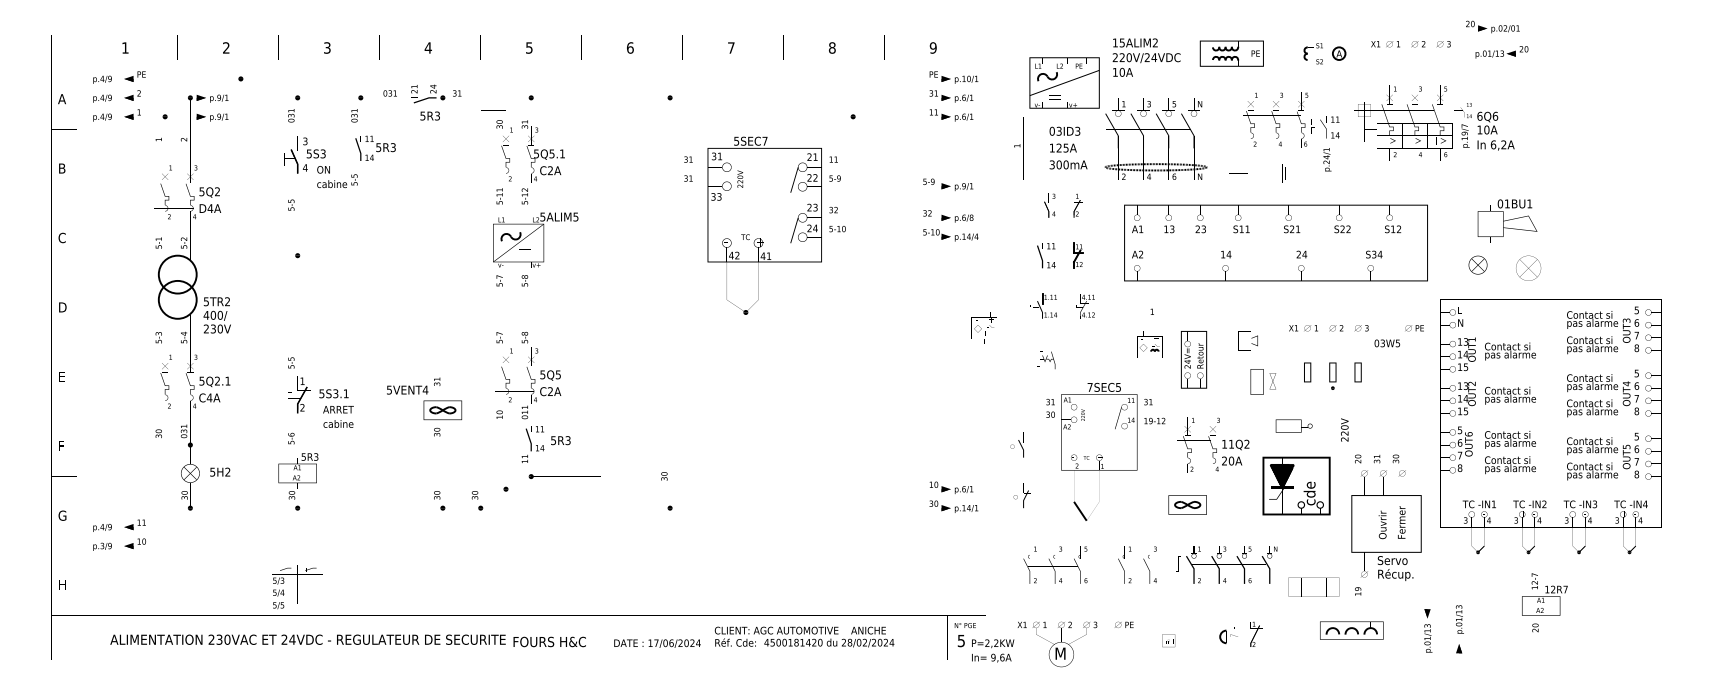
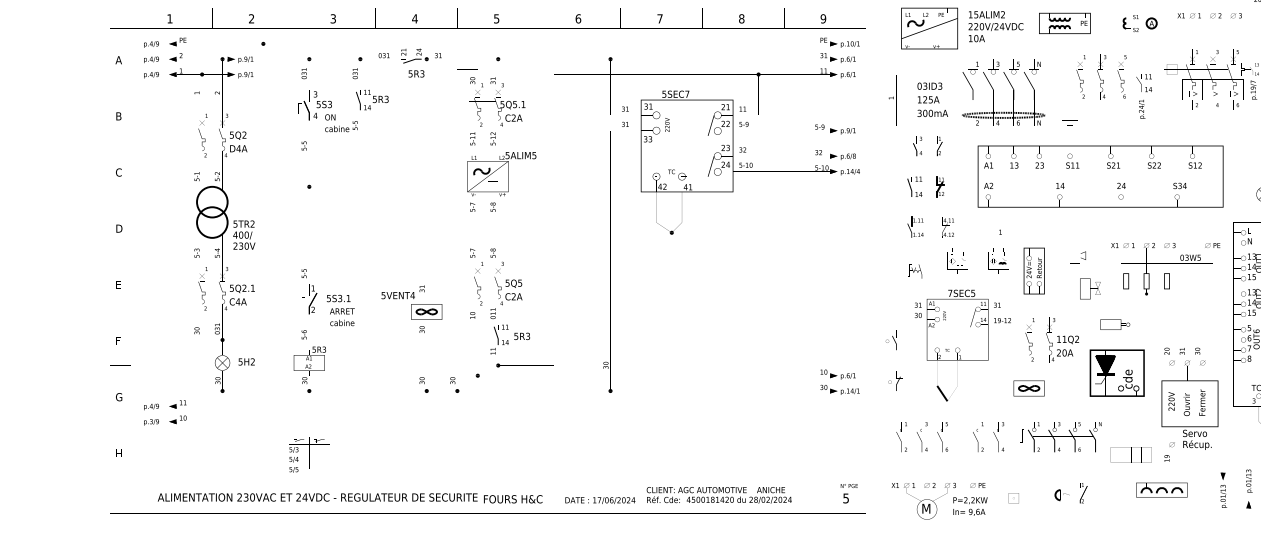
part: (1064, 82) -> (929, 28), moved
text: (983, 327) -> (957, 260), moved
text: (1344, 429) -> (1171, 401), moved
text: (993, 650) -> (970, 506), moved

